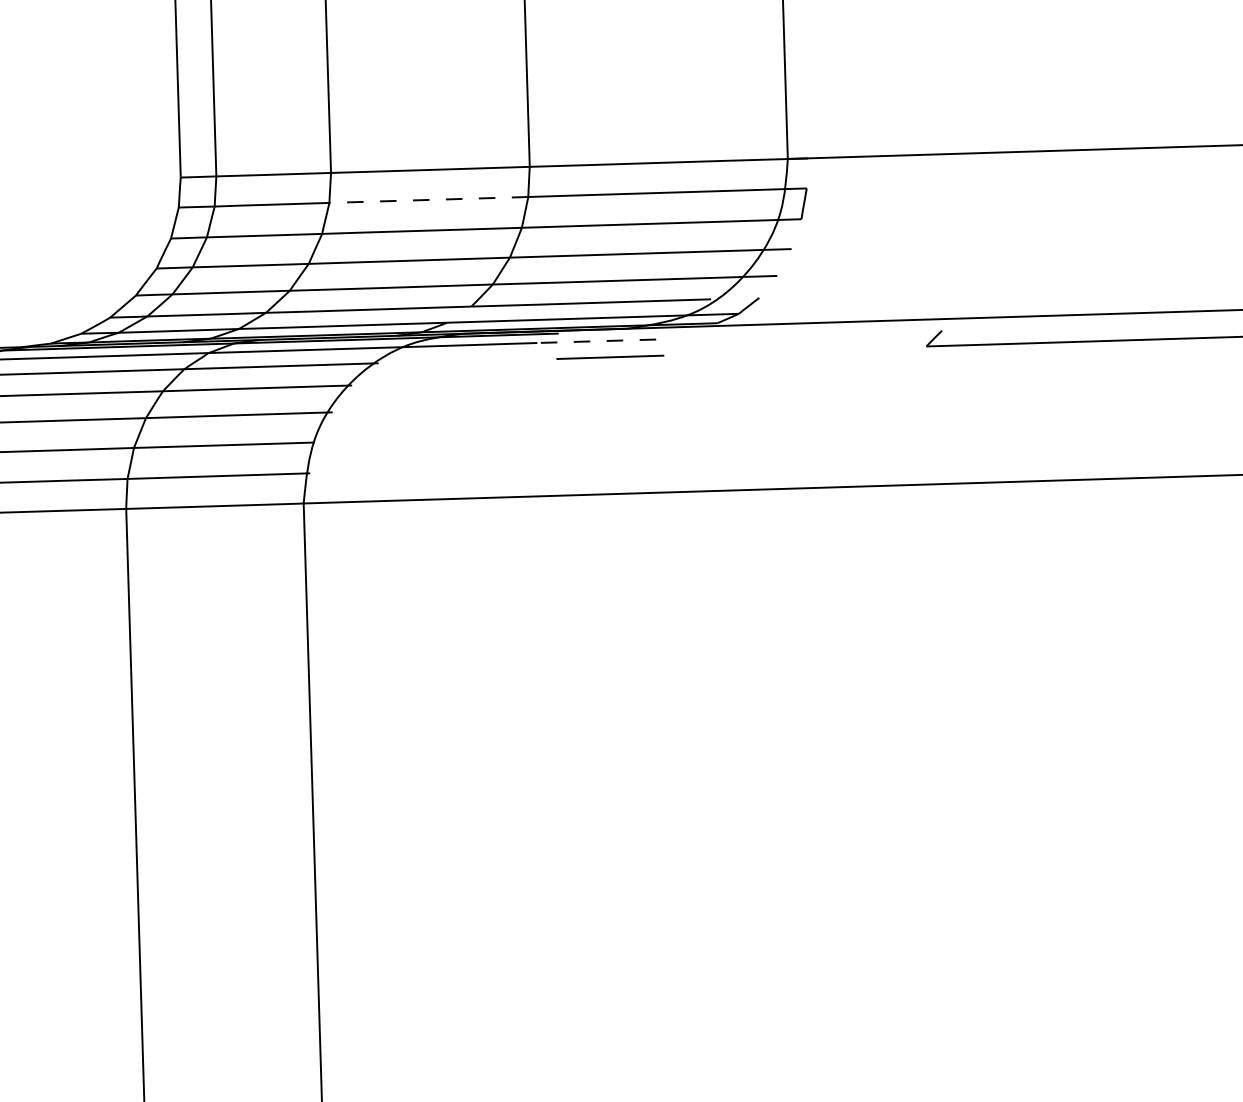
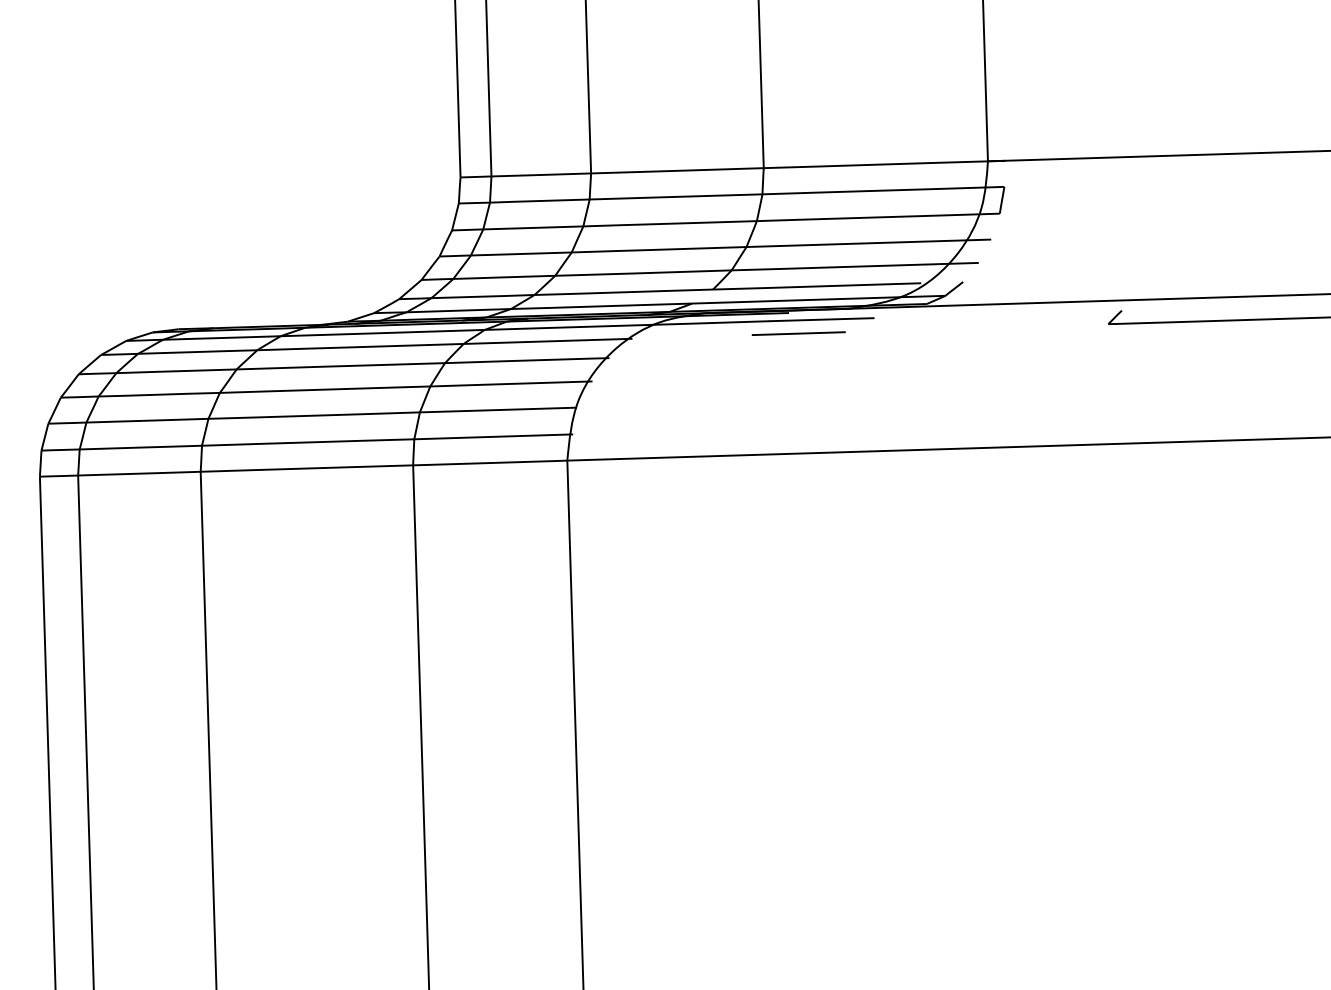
line: (427, 199) -> (674, 196), dashed -> solid
line: (596, 341) -> (821, 319), dashed -> solid
line: (610, 357) -> (798, 333), moved

